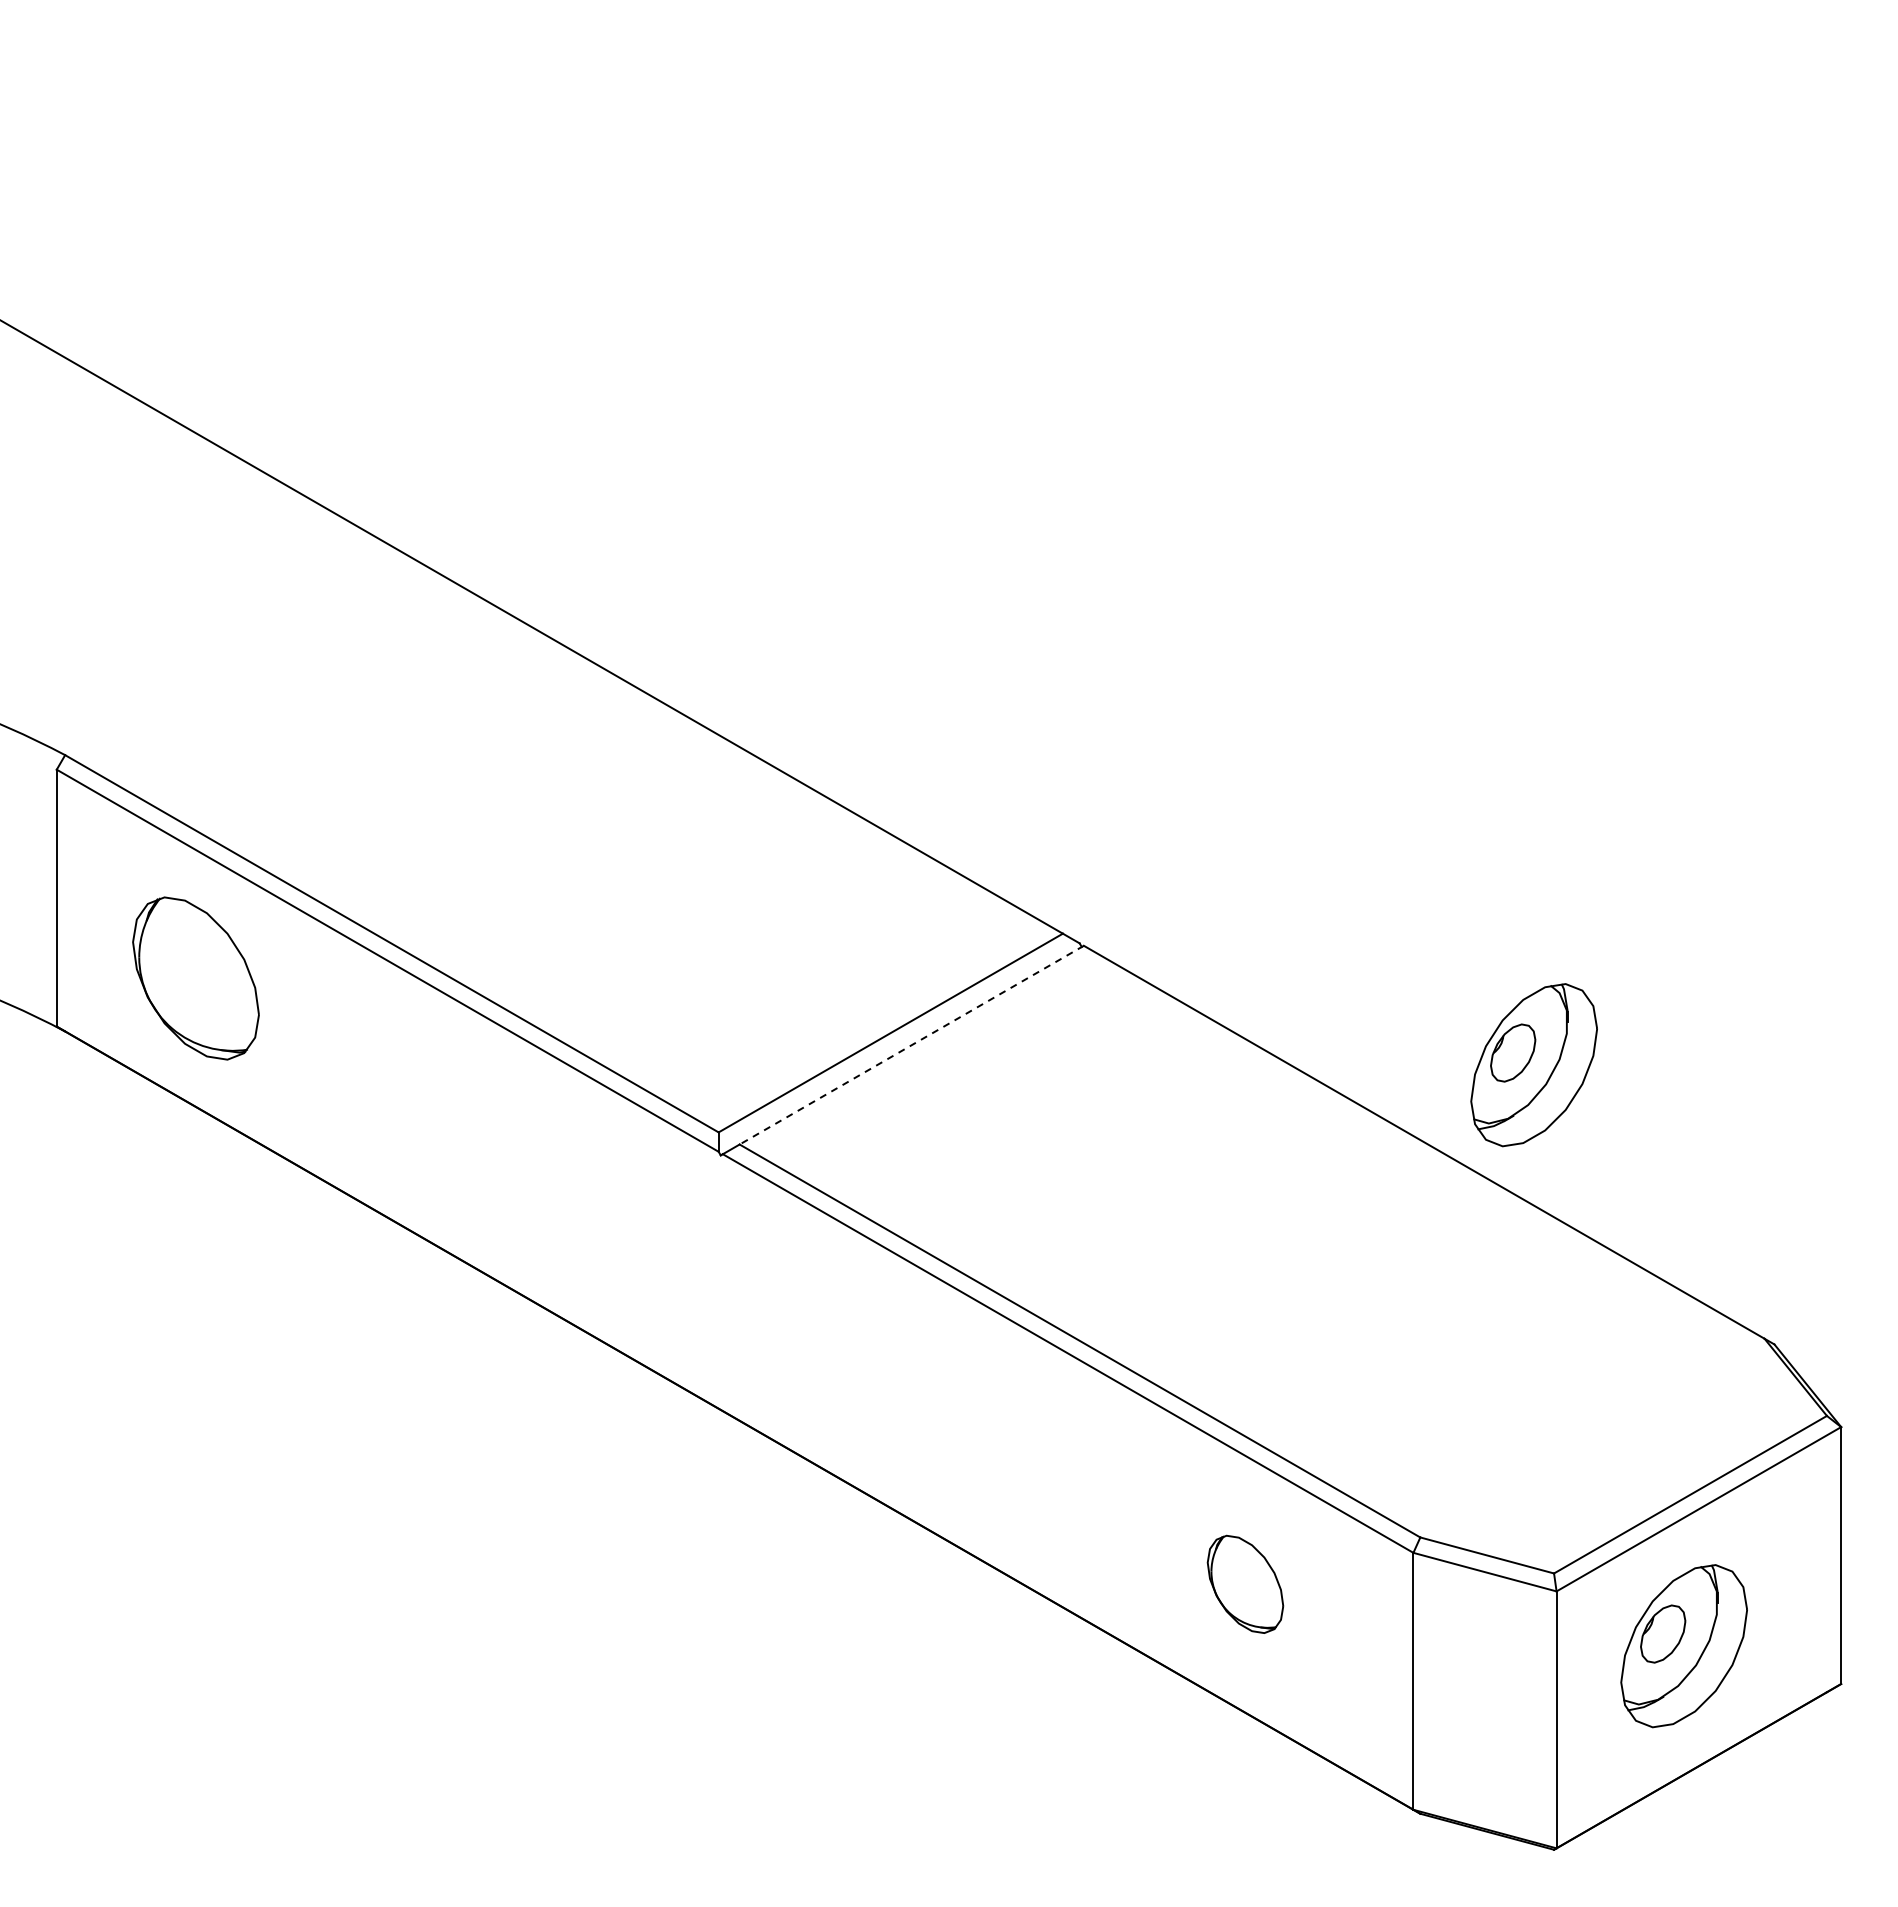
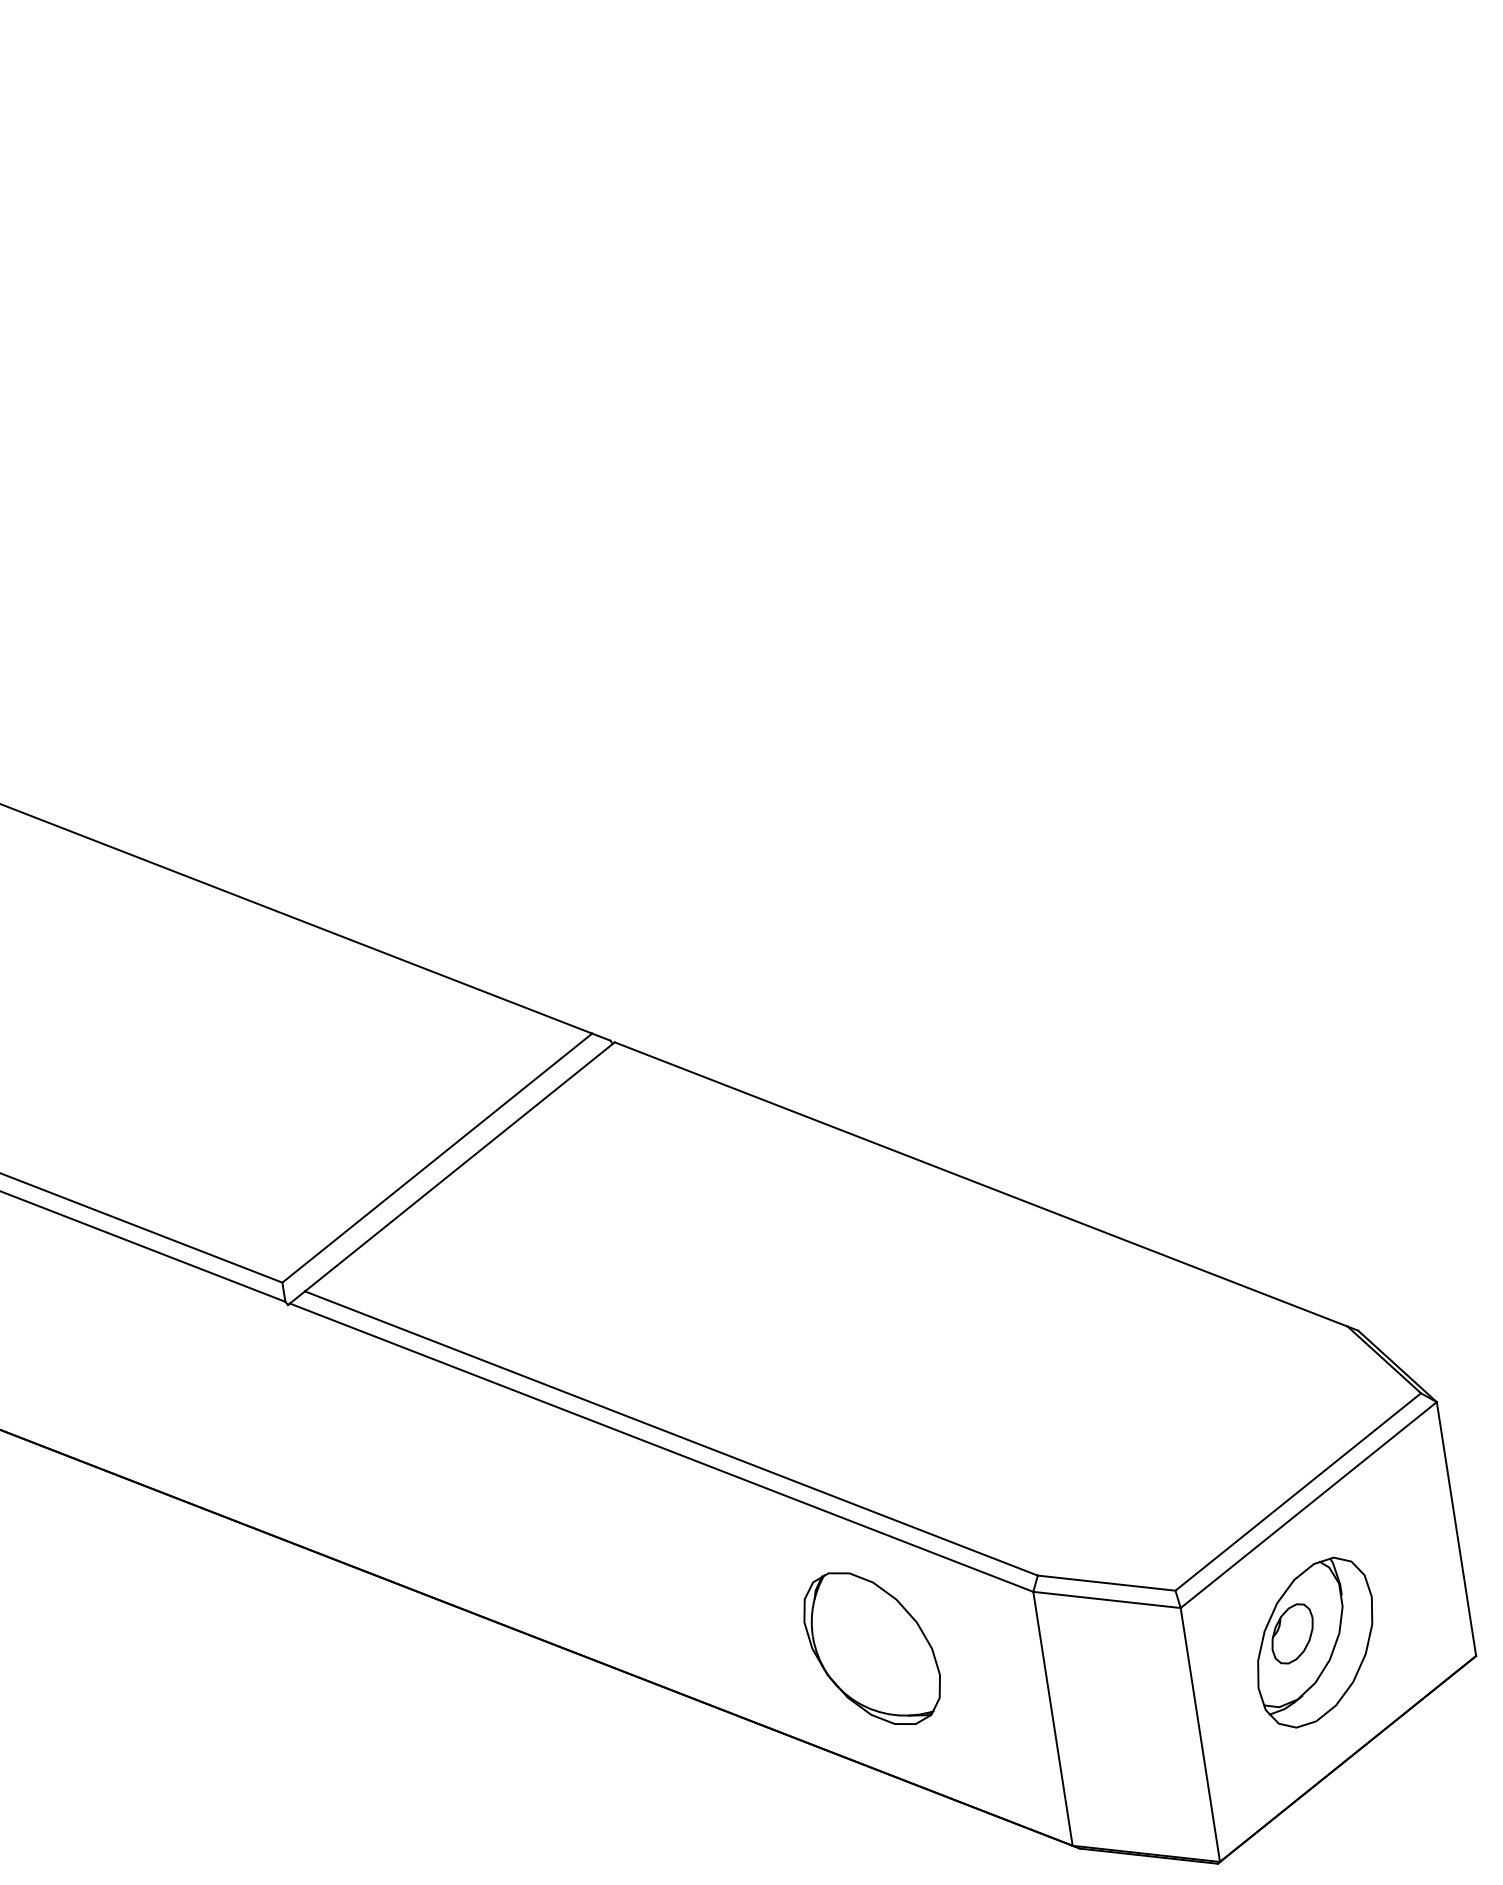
line: (911, 1045) -> (459, 1167), dashed -> solid
part: (1533, 1065) -> (1077, 1091), removed
part: (1245, 1584) -> (872, 1648), size x1.67

